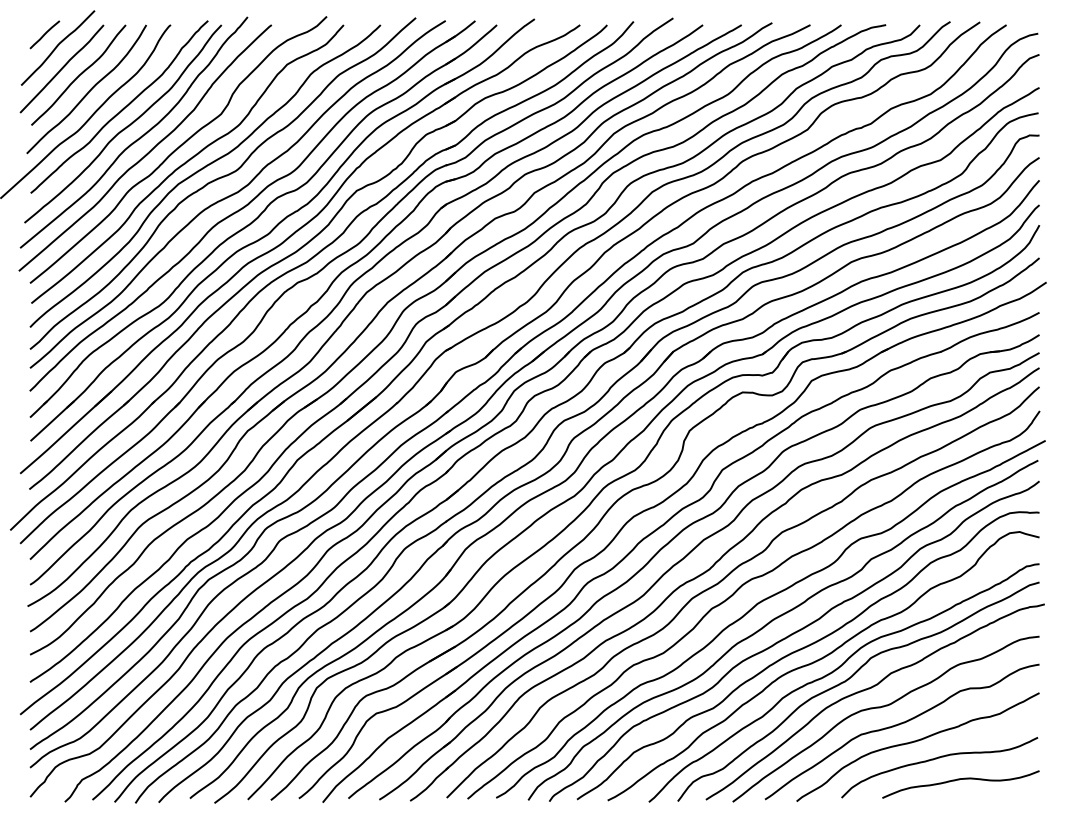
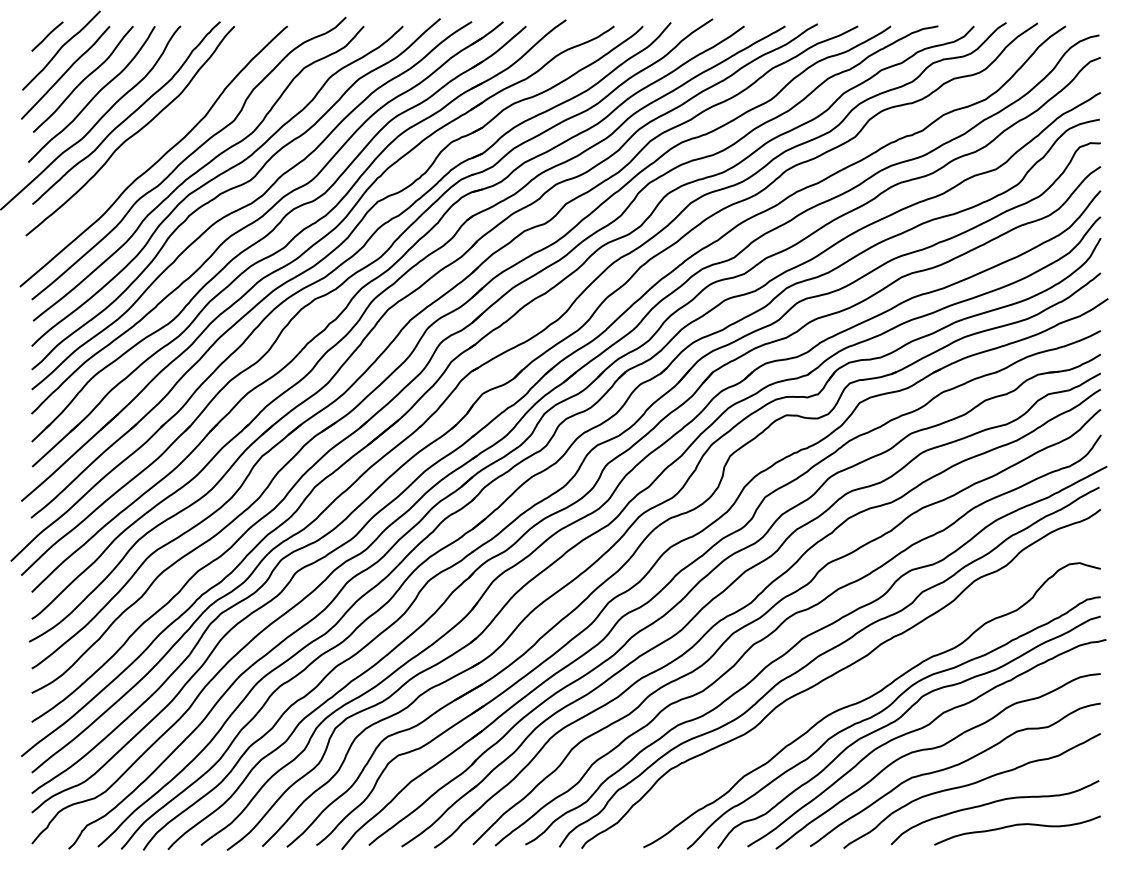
curve: (139, 137) -> (147, 145), removed
curve: (805, 648) -> (852, 686), removed

